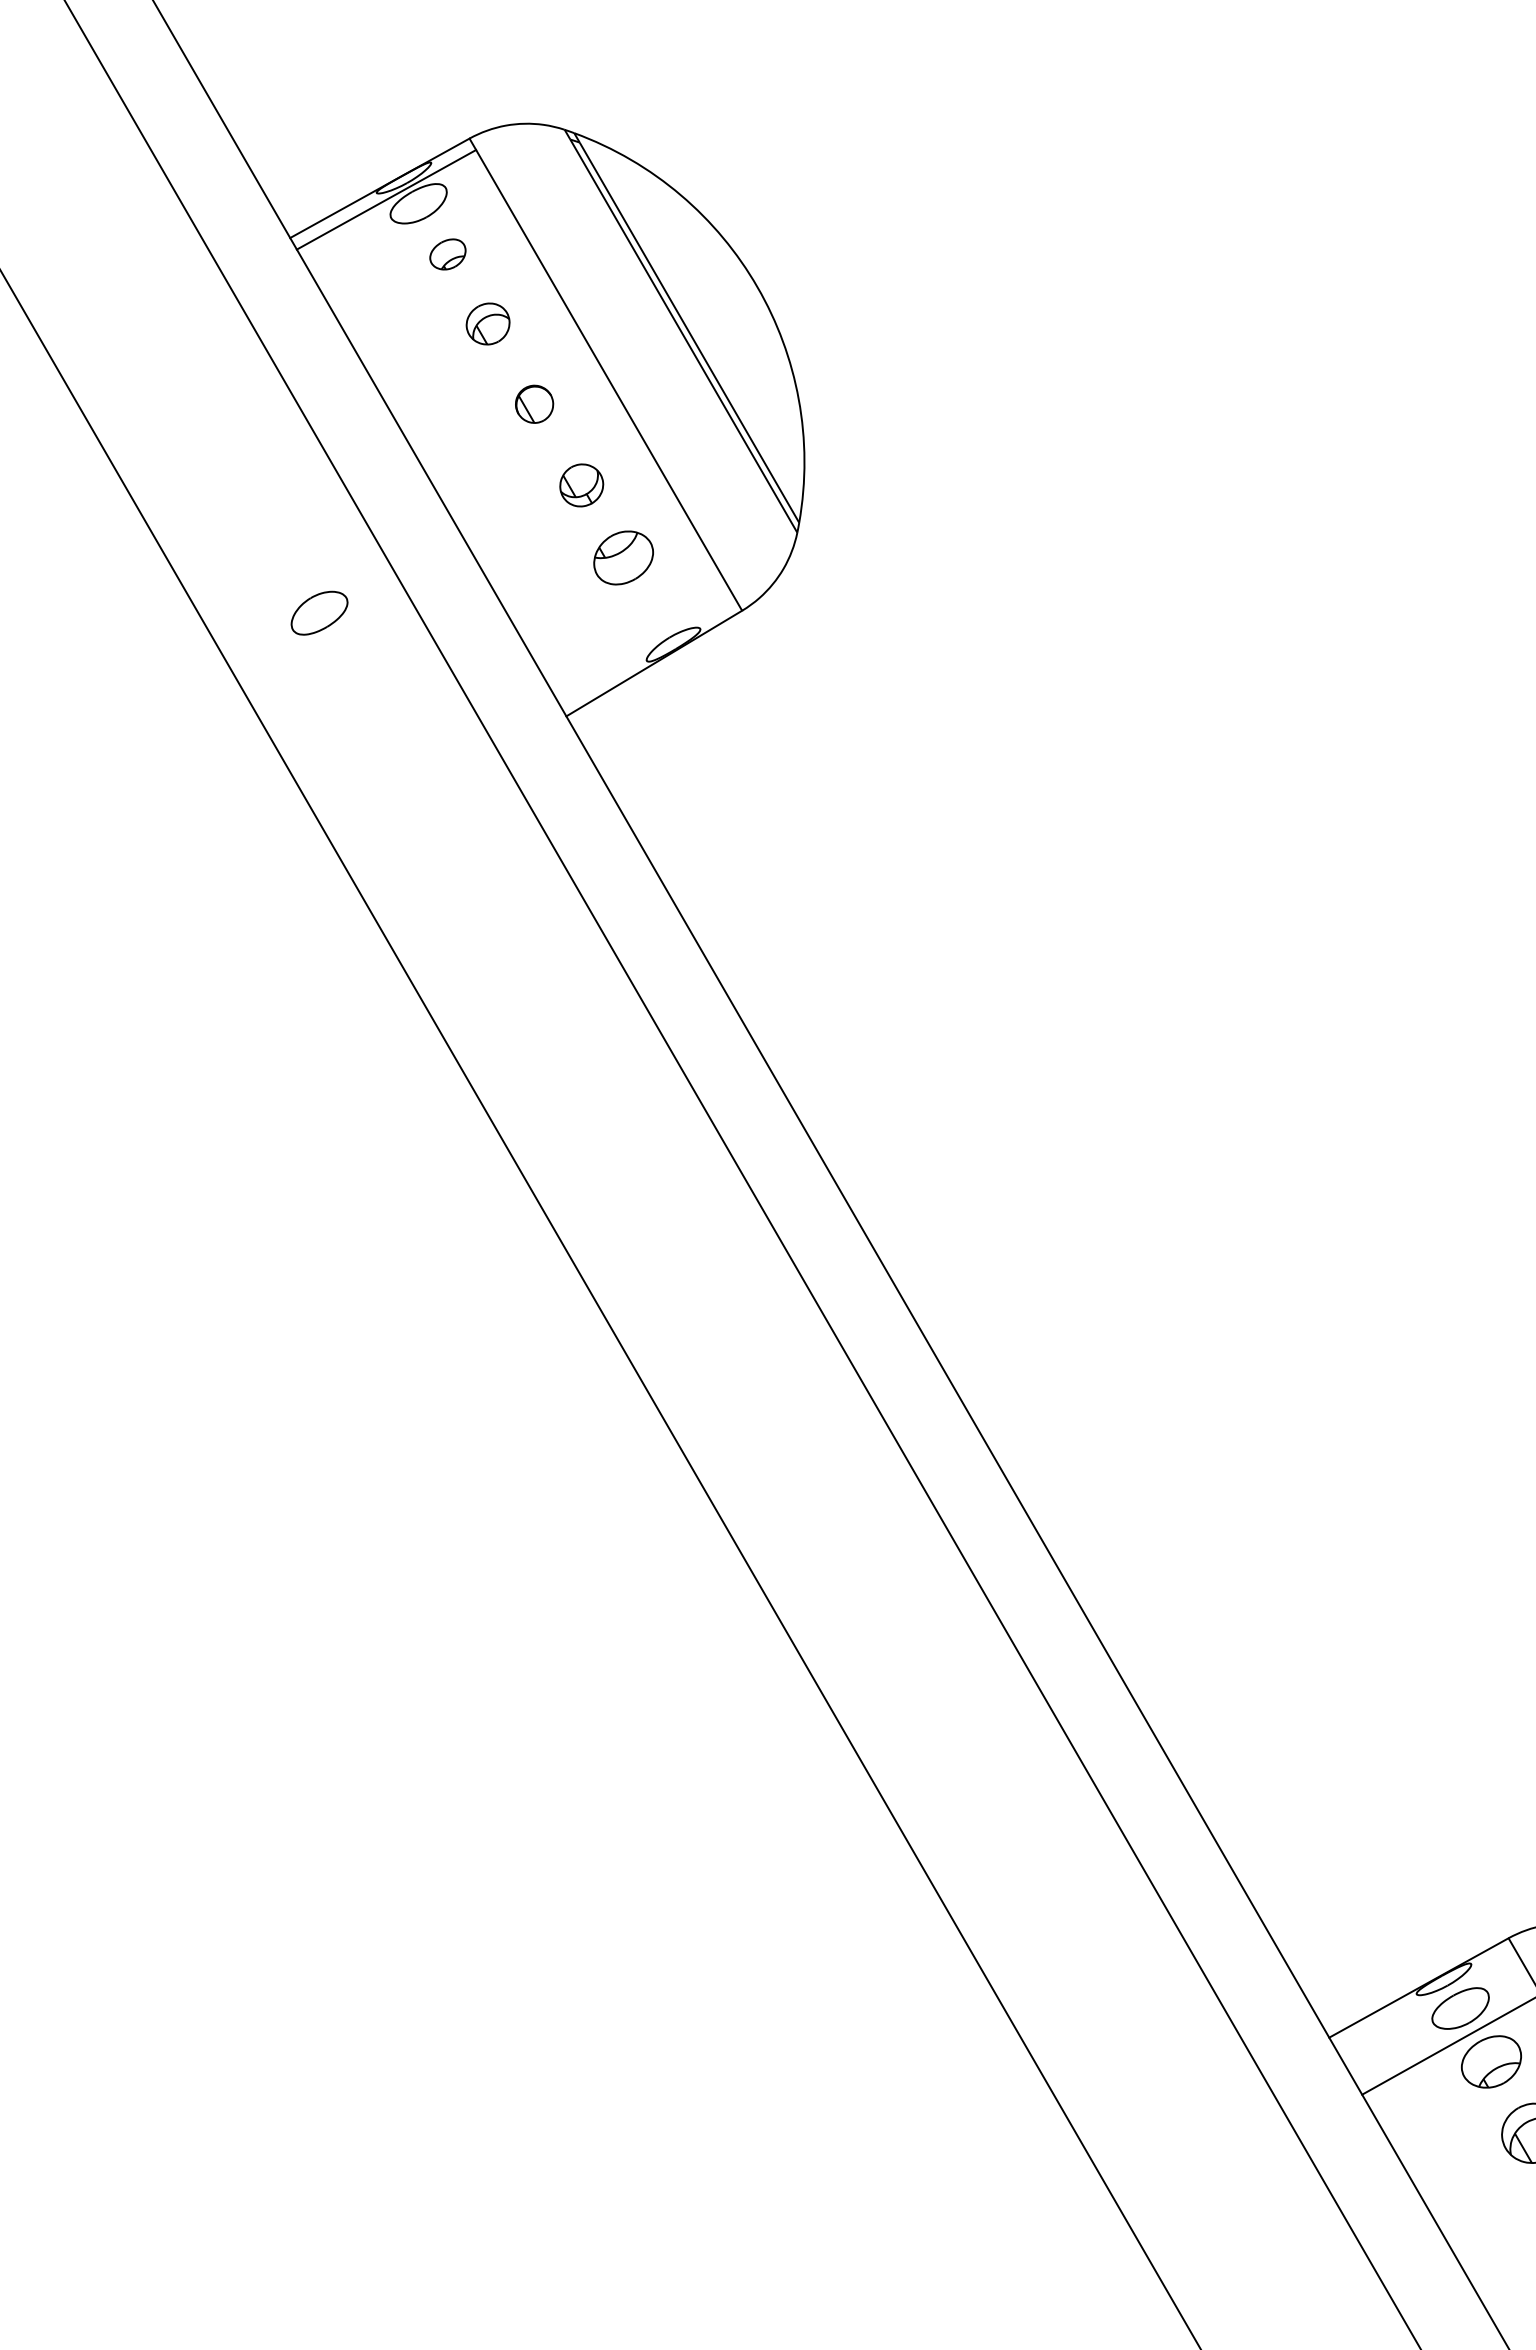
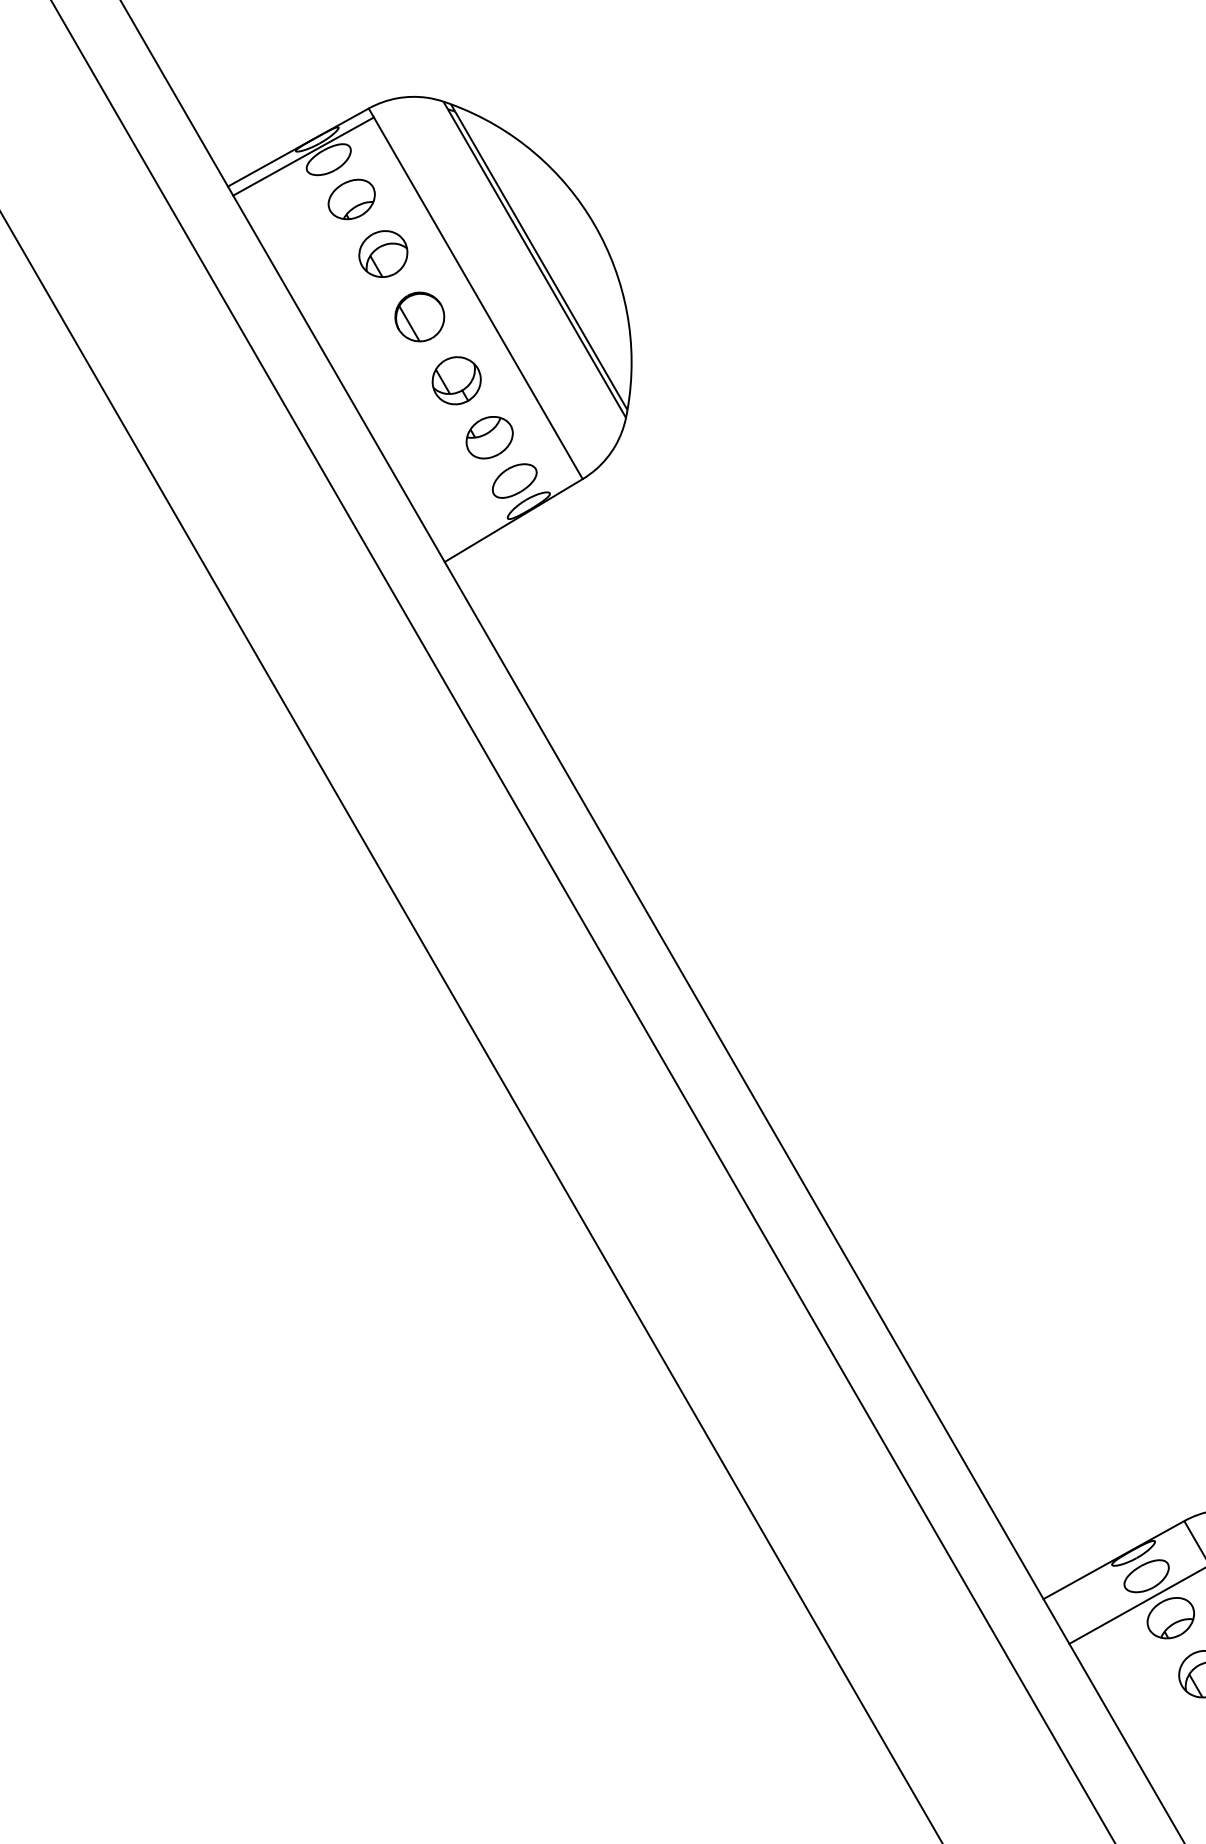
part: (447, 254) -> (351, 199), size x1.67
part: (487, 323) -> (382, 253), size x1.43
part: (534, 404) -> (419, 317), size x1.67
part: (581, 485) -> (456, 380), size x1.43
part: (319, 612) -> (514, 480), moved

